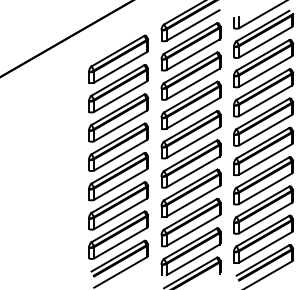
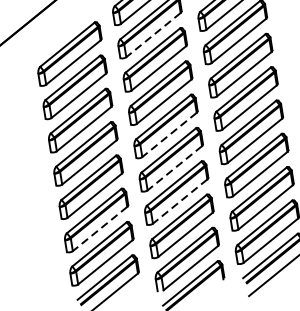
line: (192, 55) -> (152, 36), solid -> dashed
line: (192, 142) -> (168, 134), solid -> dashed
line: (192, 172) -> (174, 168), solid -> dashed
line: (192, 201) -> (179, 201), solid -> dashed
line: (120, 214) -> (100, 229), solid -> dashed

